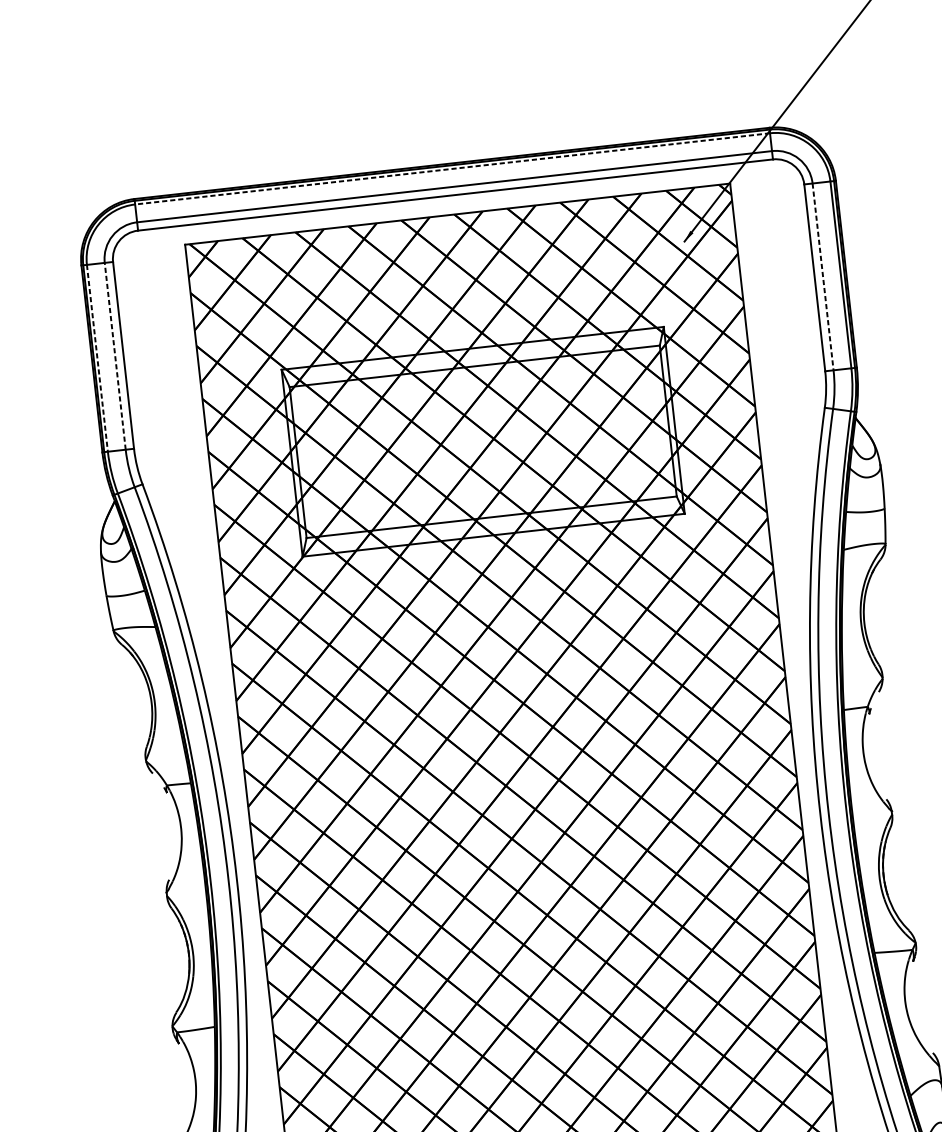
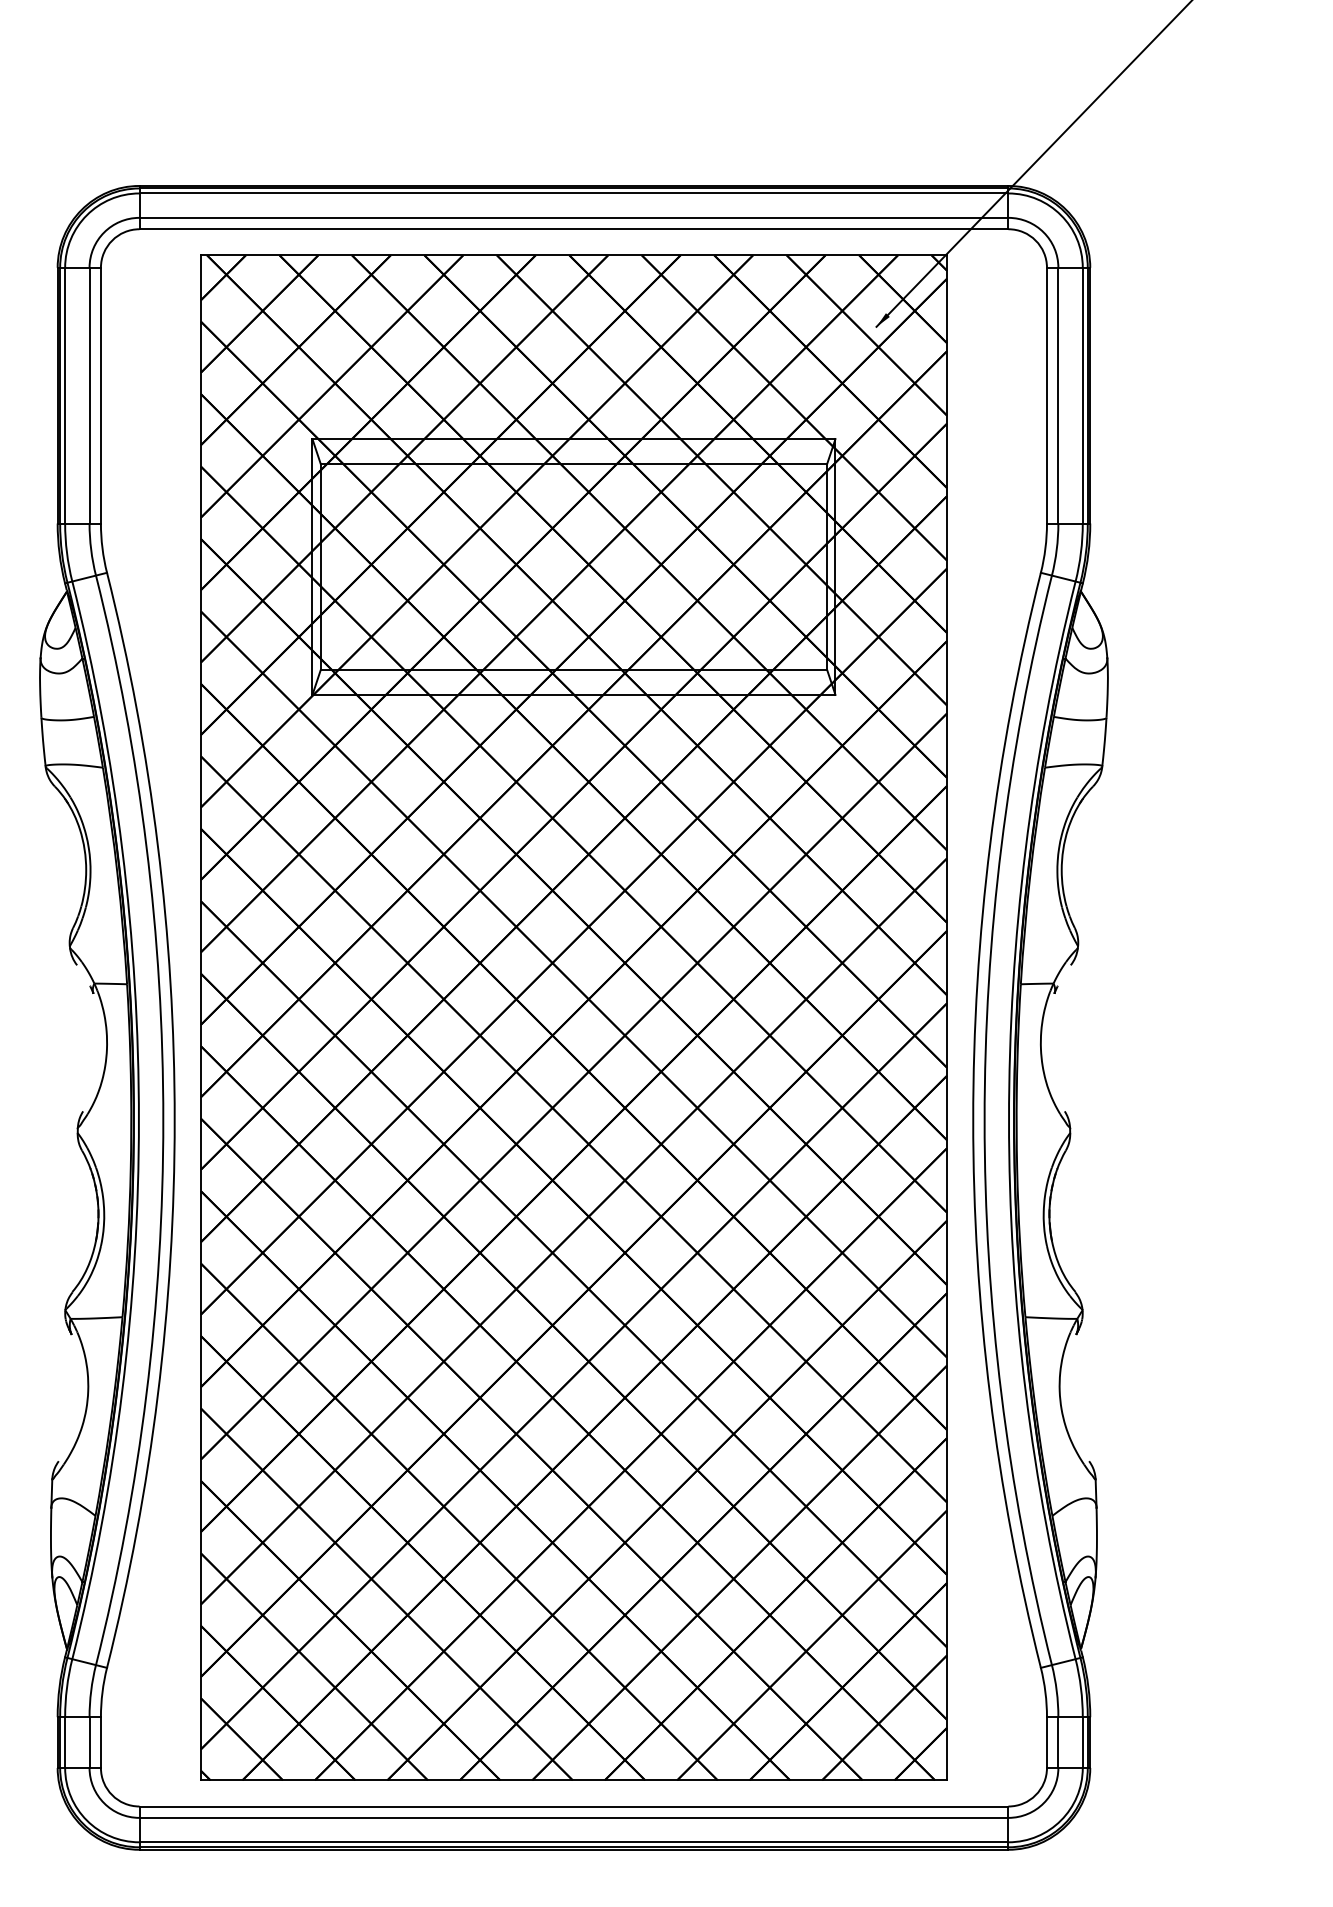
line: (452, 168) -> (573, 193), dashed -> solid
line: (823, 276) -> (1058, 395), dashed -> solid
line: (115, 356) -> (89, 395), dashed -> solid
line: (97, 358) -> (65, 395), dashed -> solid

